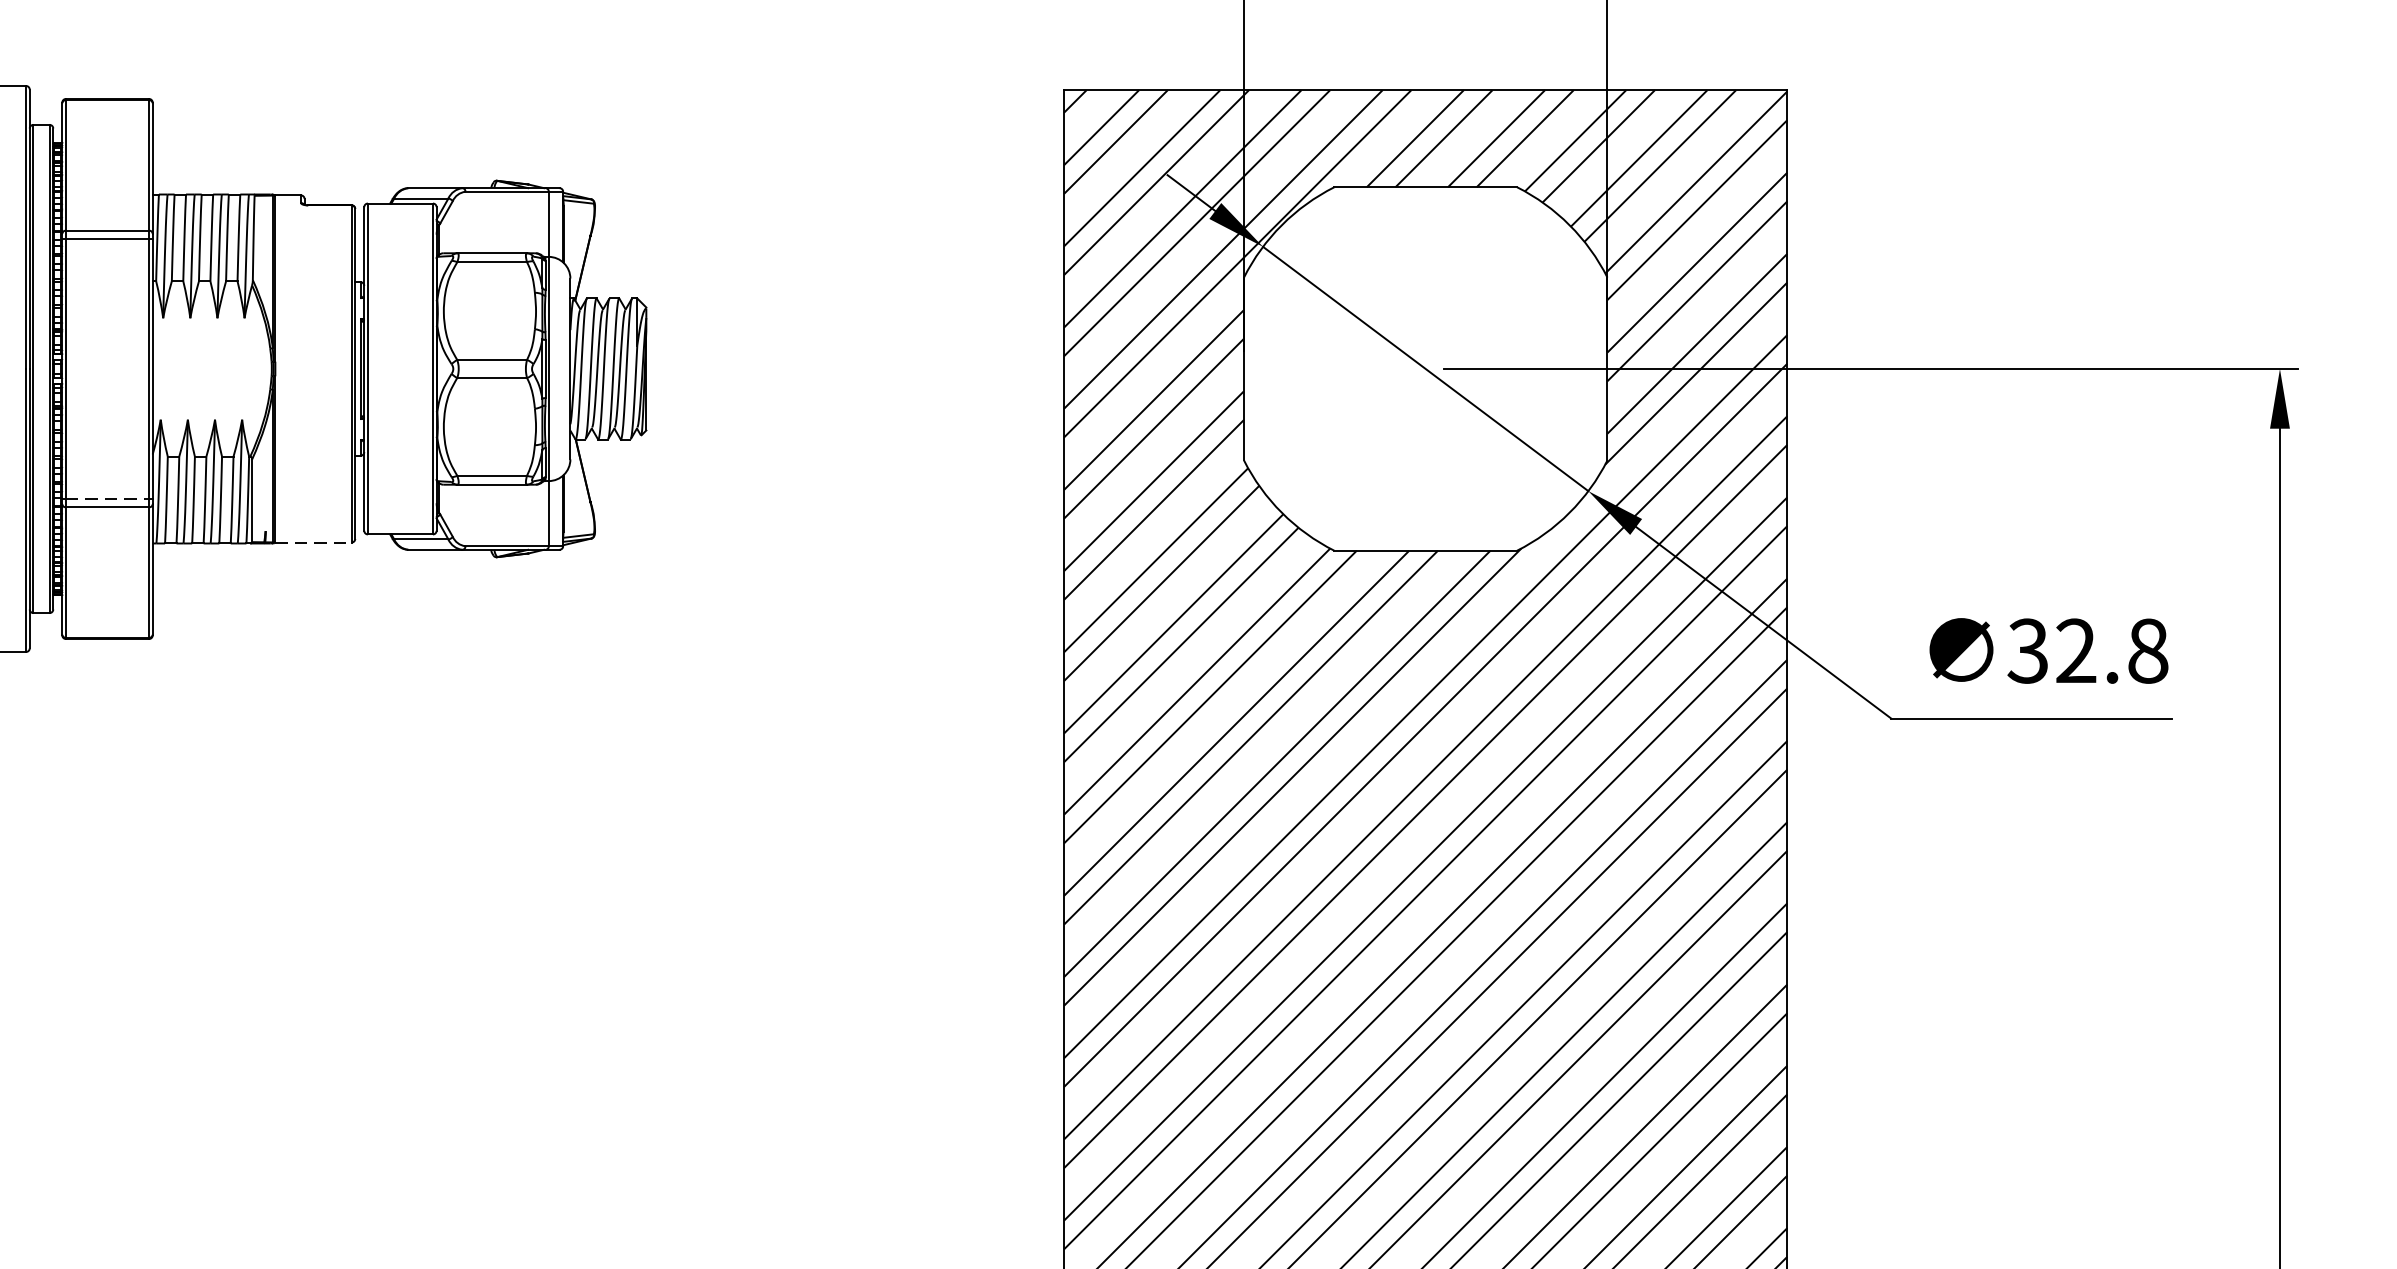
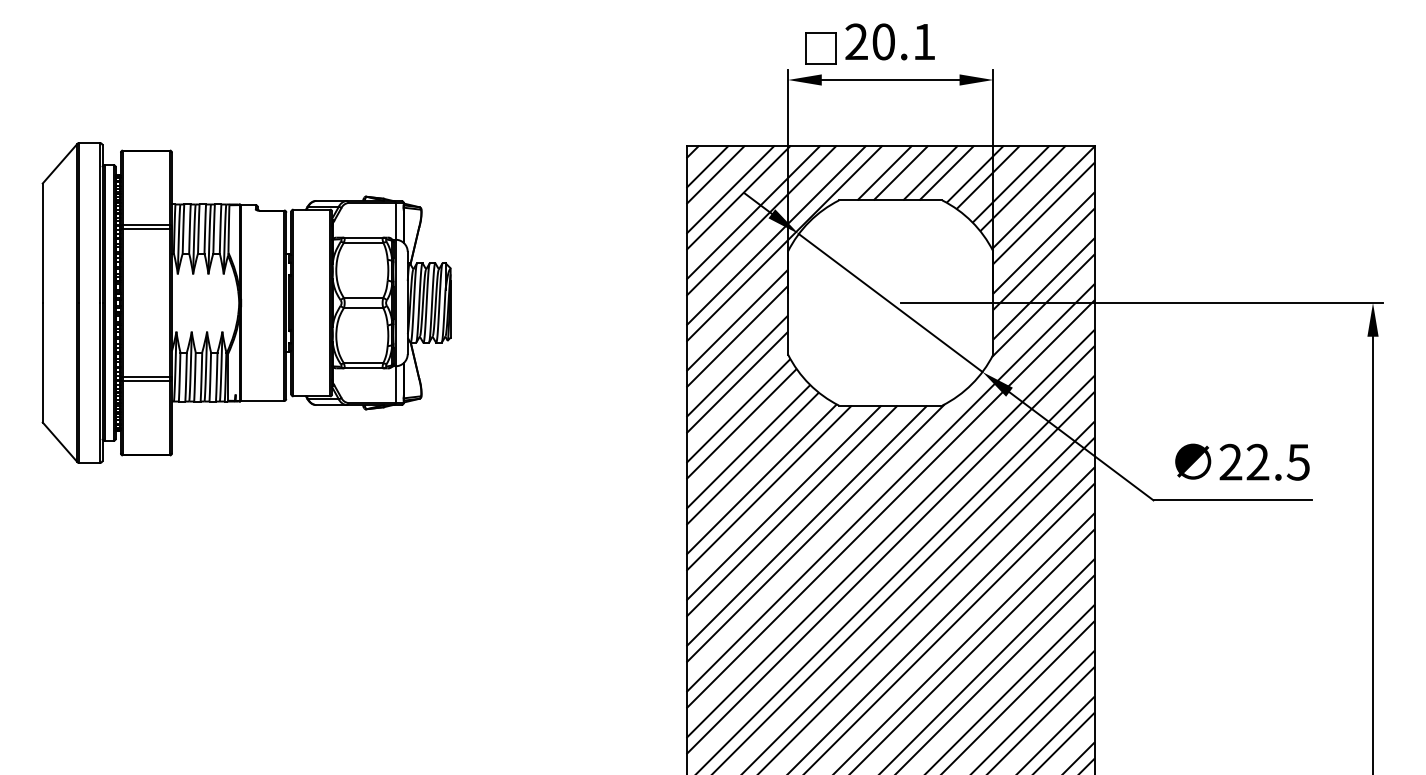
line: (107, 499) -> (146, 376), dashed -> solid
line: (313, 543) -> (262, 401), dashed -> solid
text: (2087, 651) -> (1264, 462), 32.8 -> 22.5

